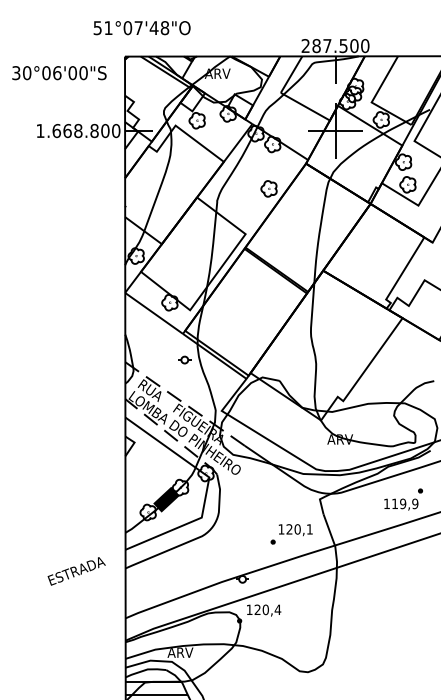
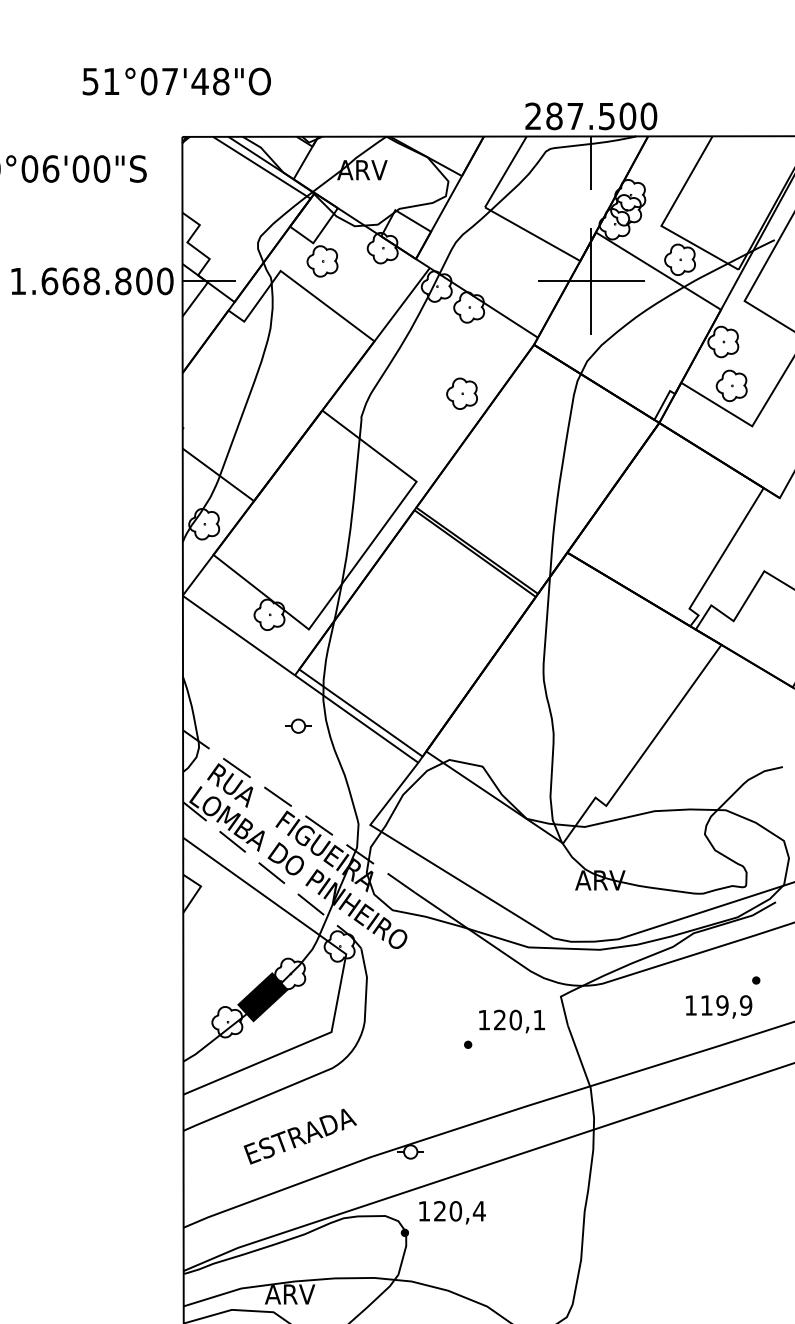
text: (141, 28) -> (175, 82), moved
part: (291, 534) -> (503, 1029), moved
text: (76, 571) -> (299, 1136), moved

